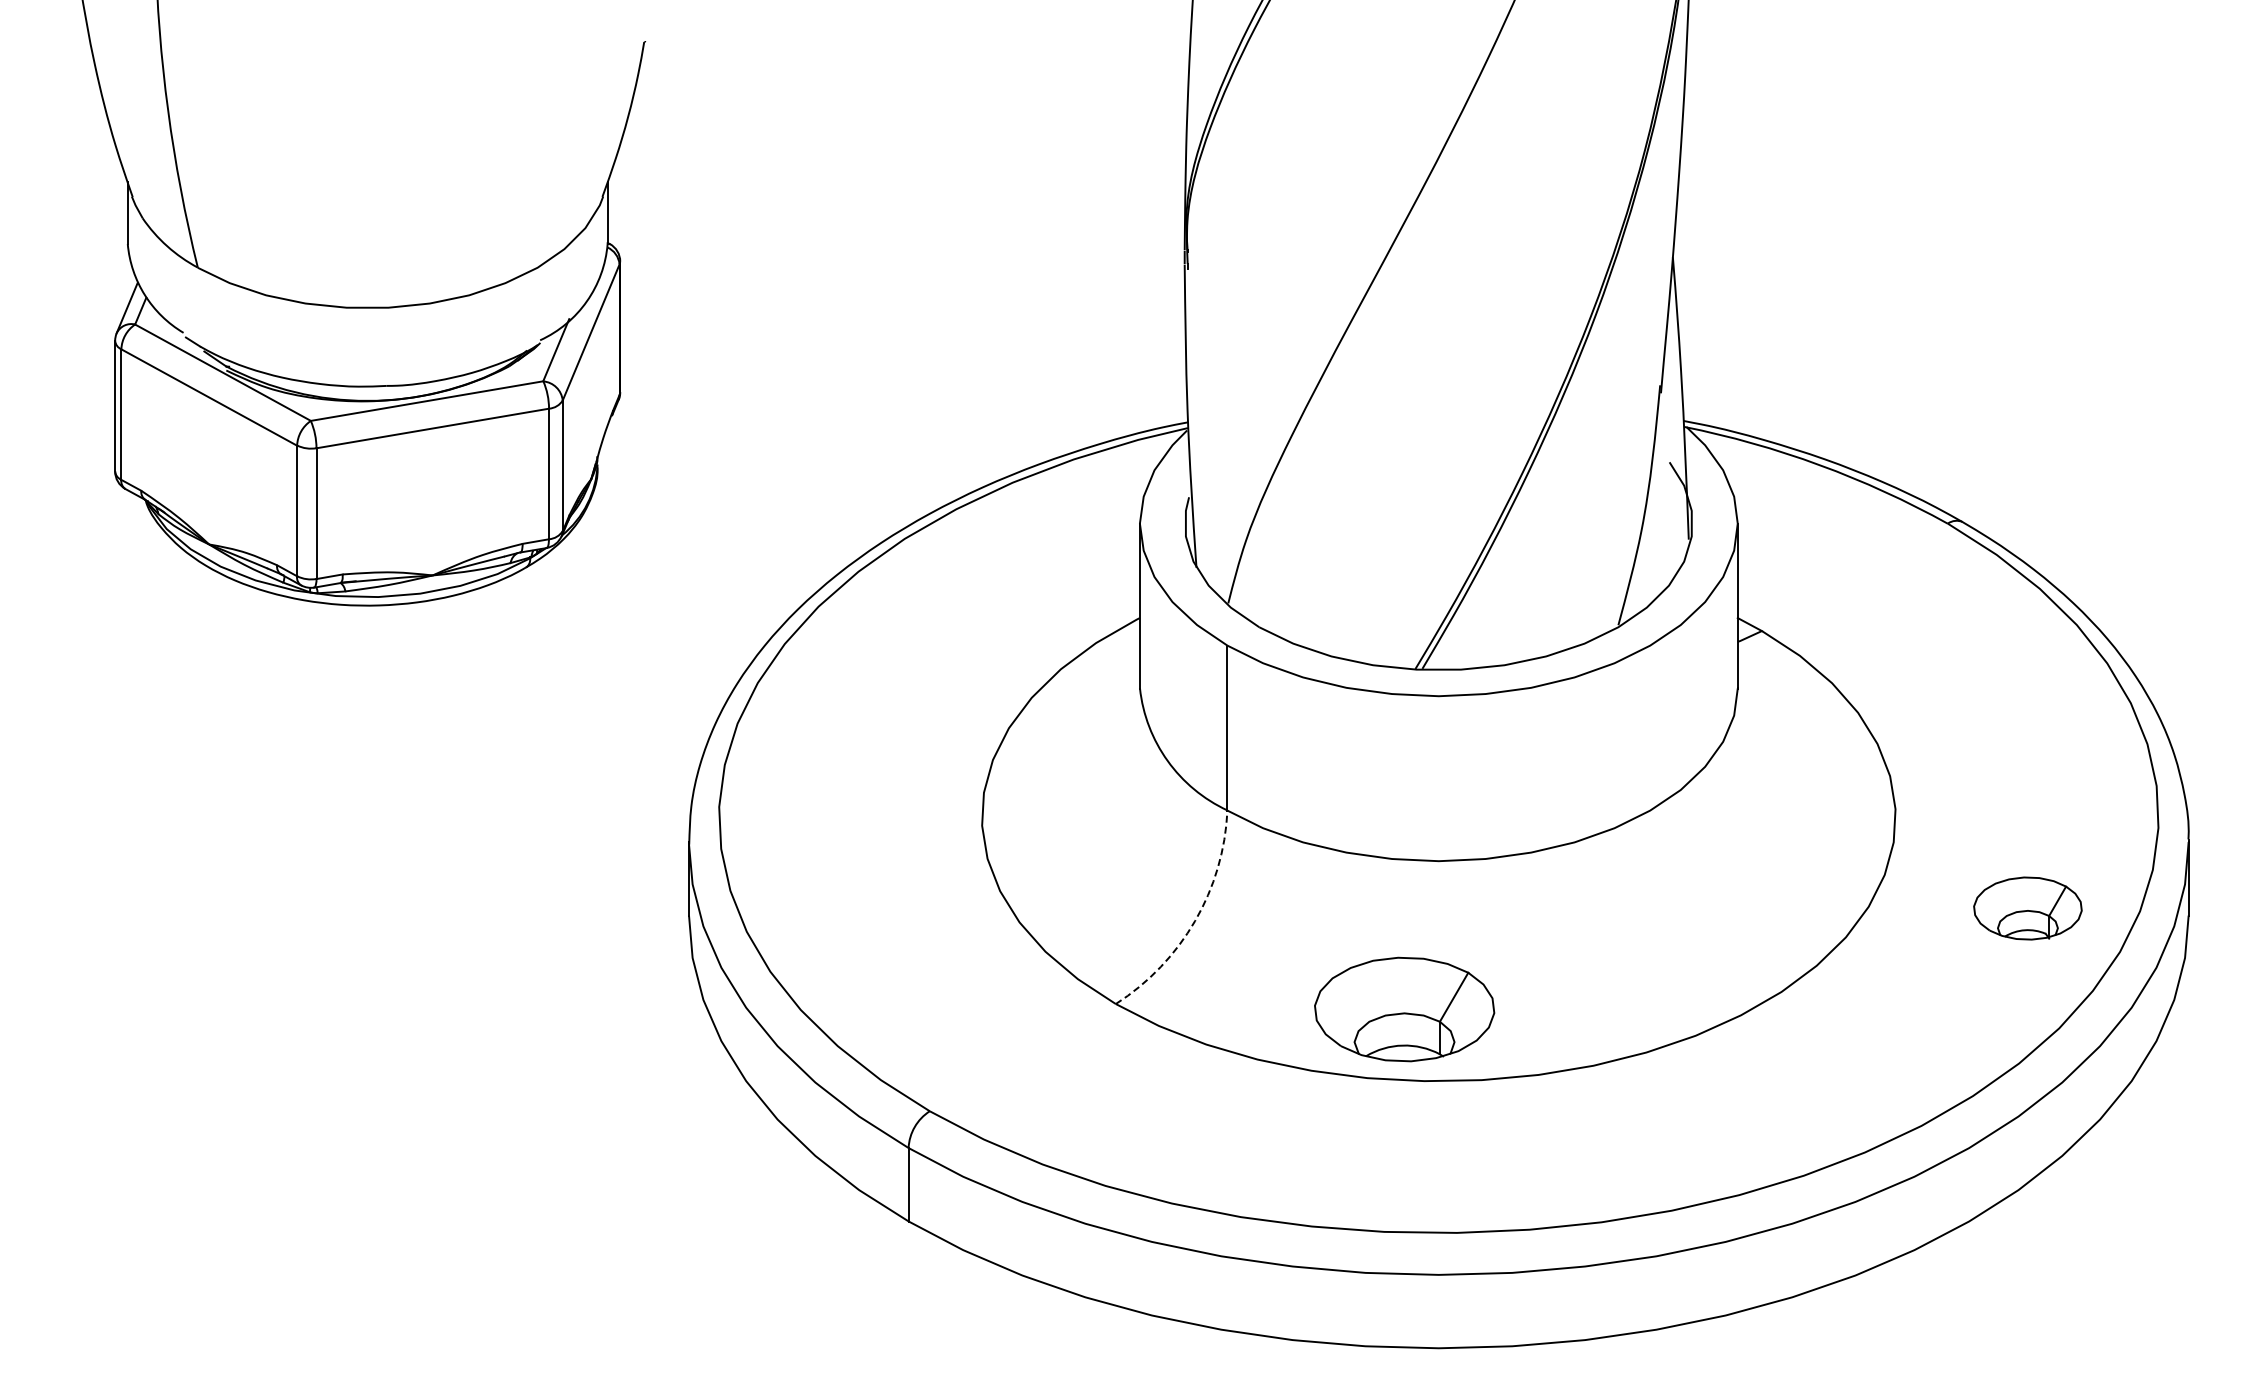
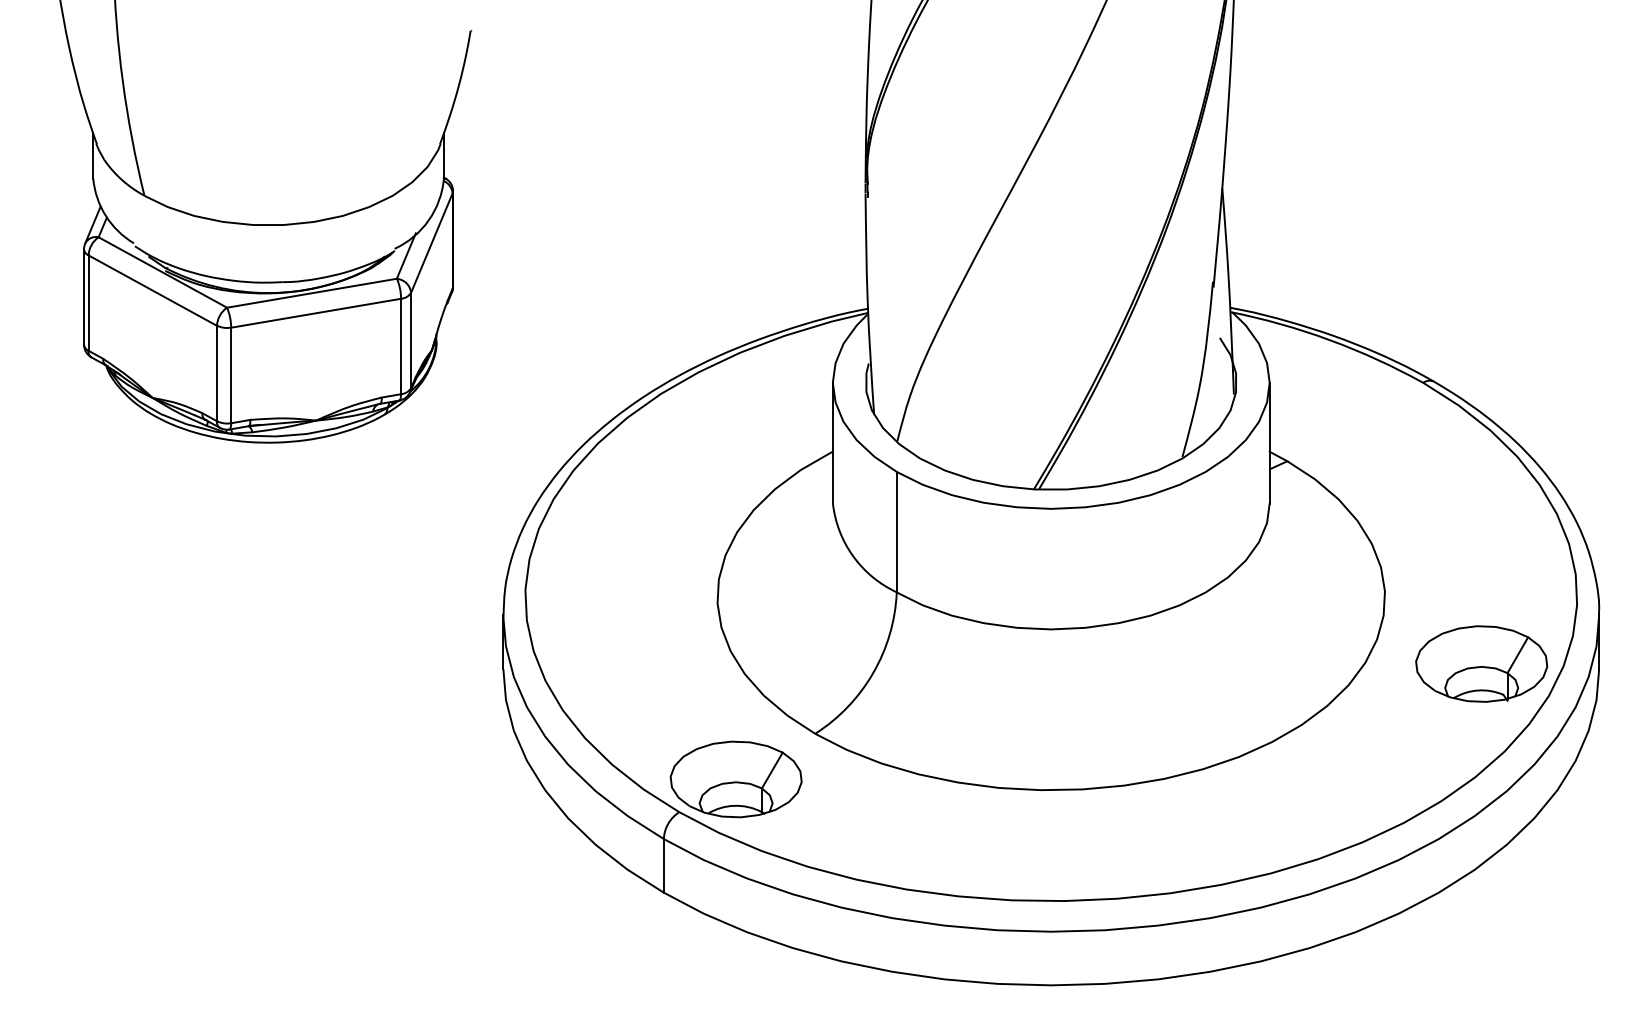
part: (2027, 908) -> (1481, 664), size x1.67
arc: (1195, 920) -> (873, 672), dashed -> solid
part: (1404, 1009) -> (736, 779), moved

